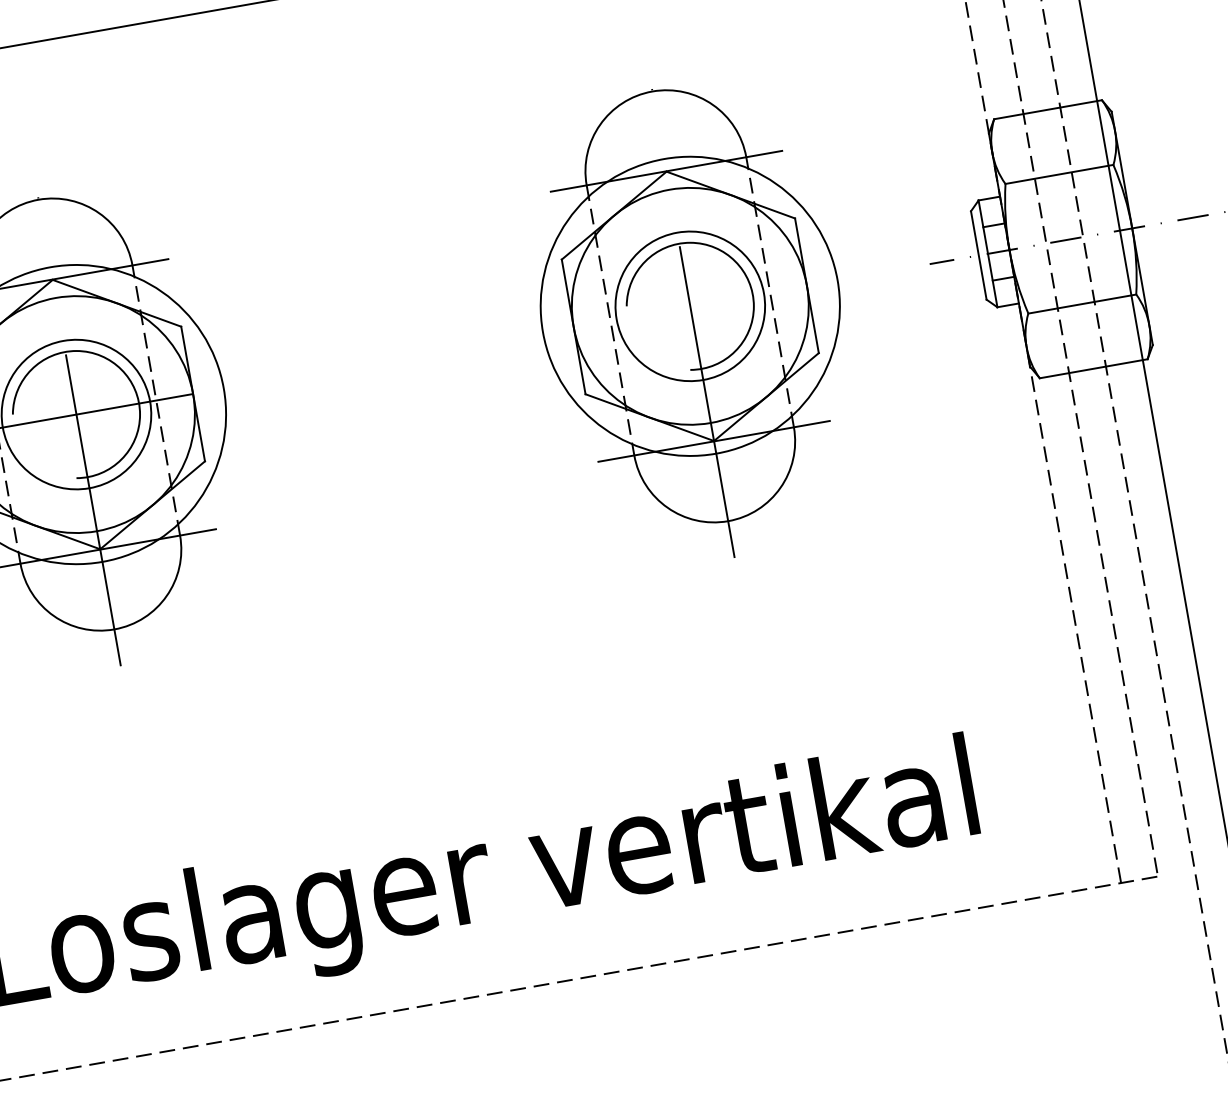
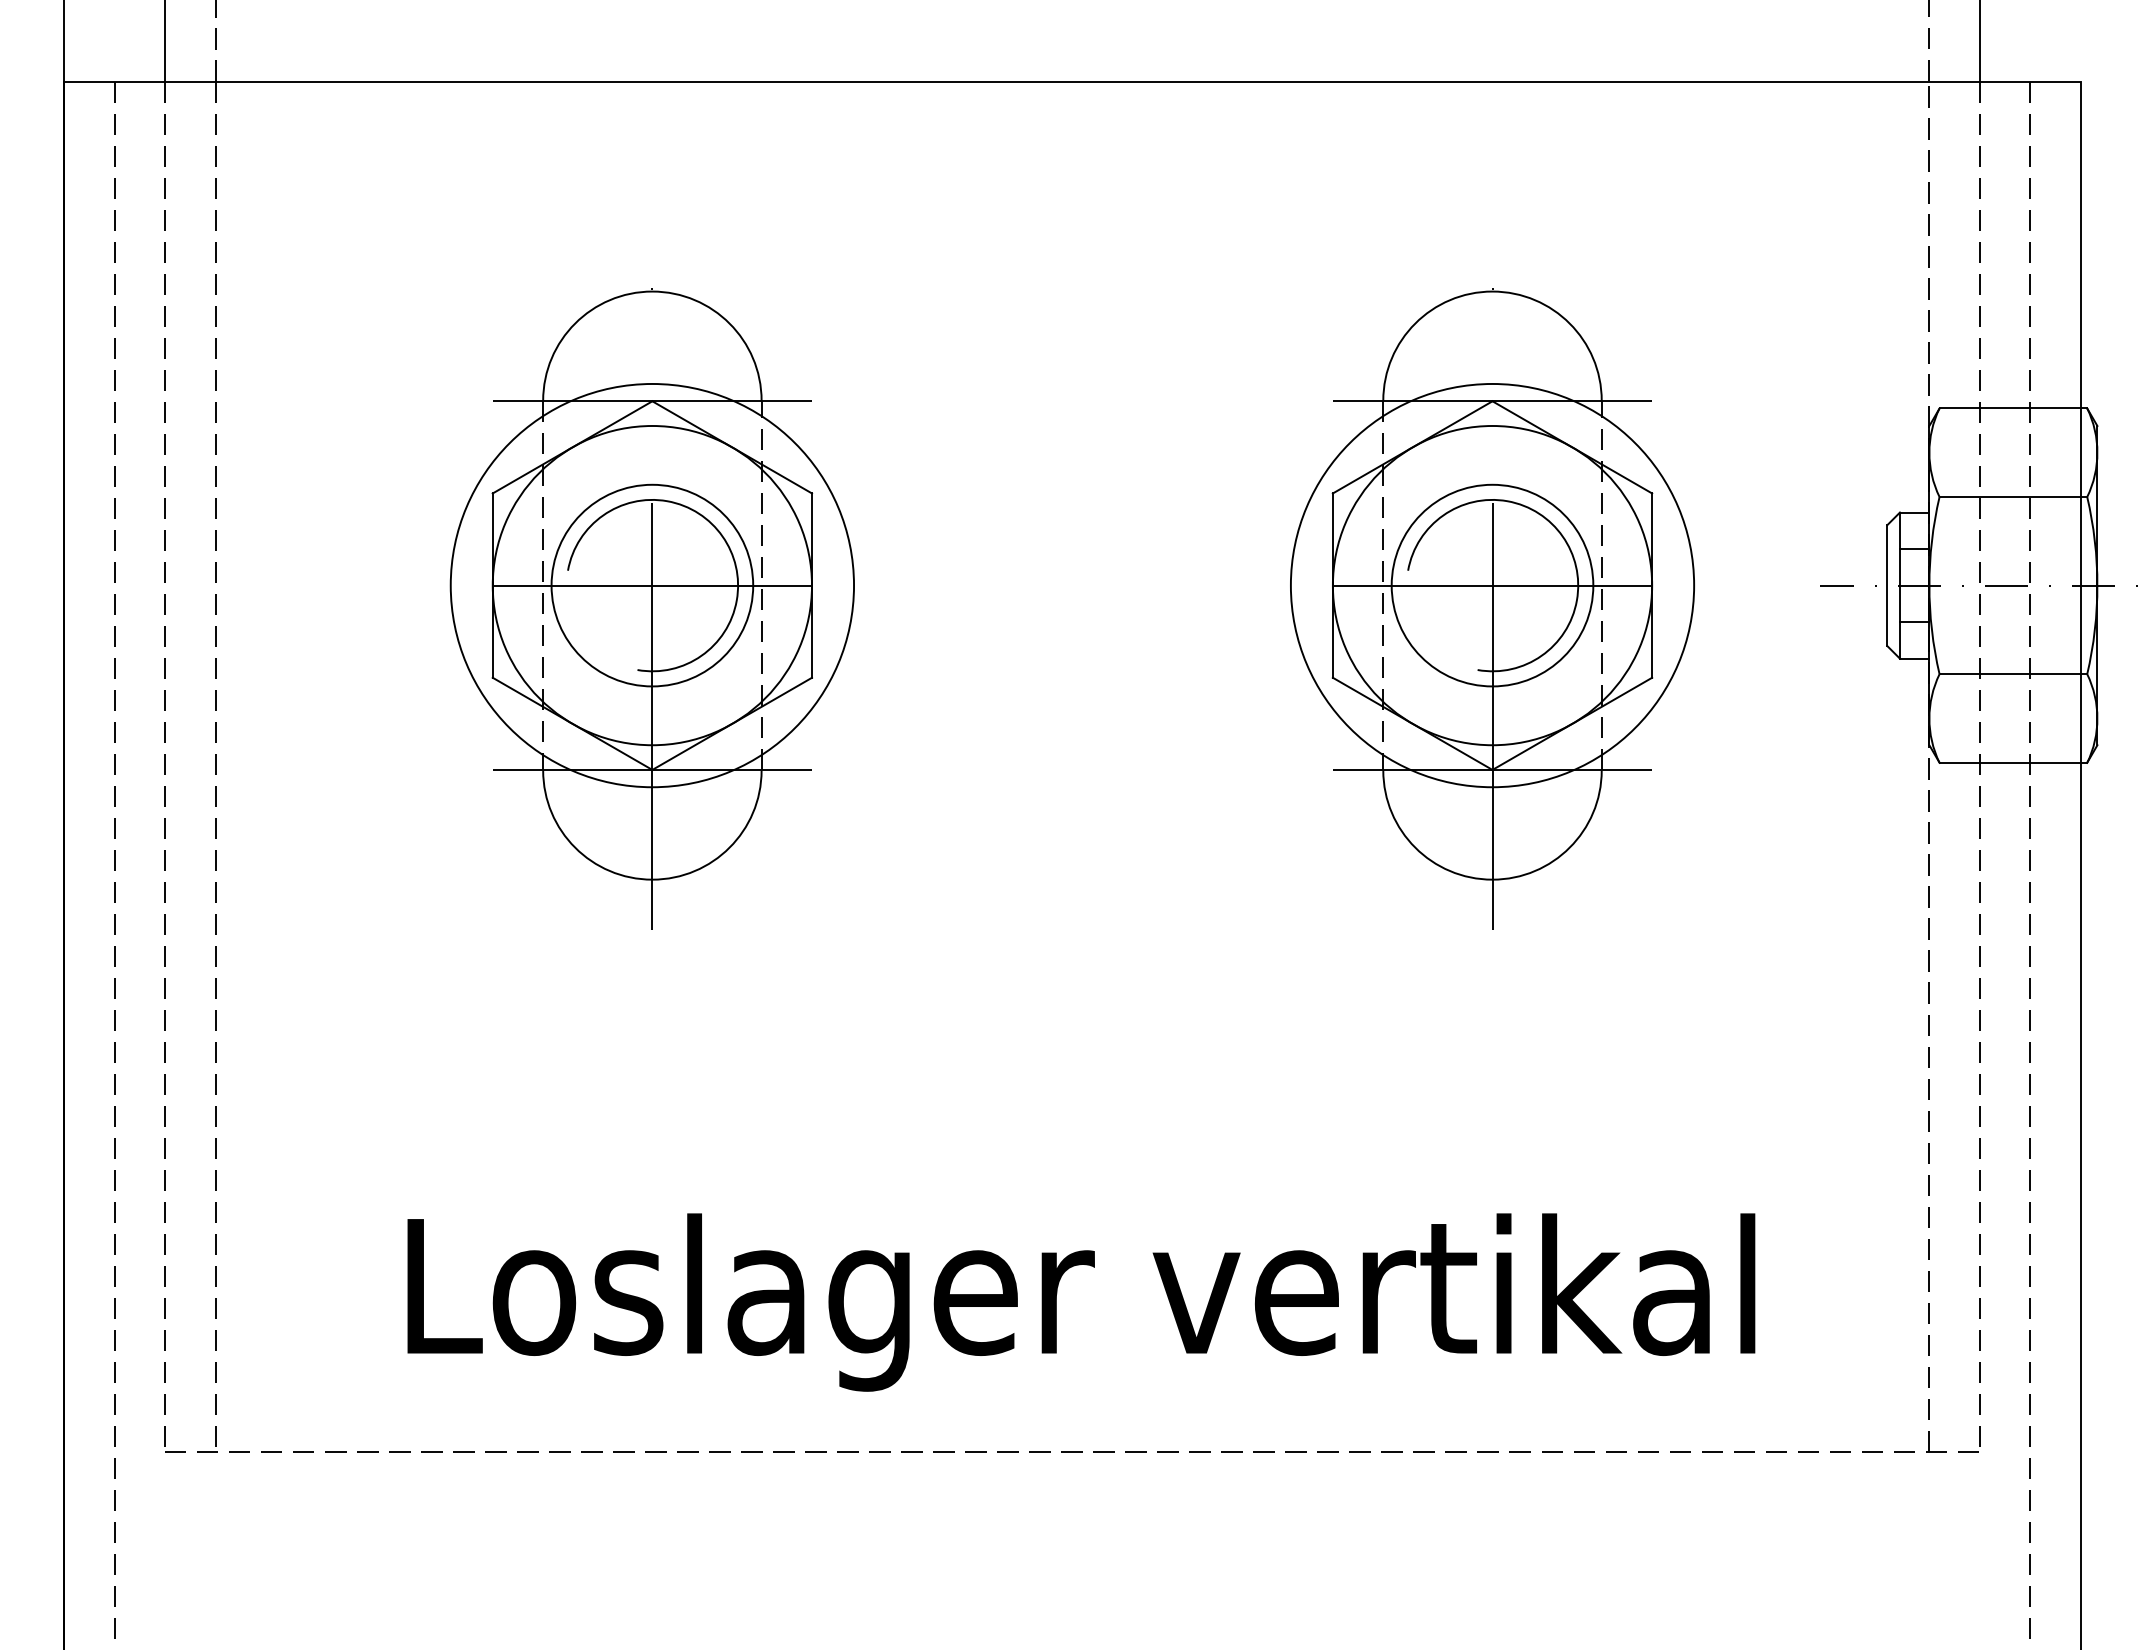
line: (690, 306) -> (1492, 585), added

